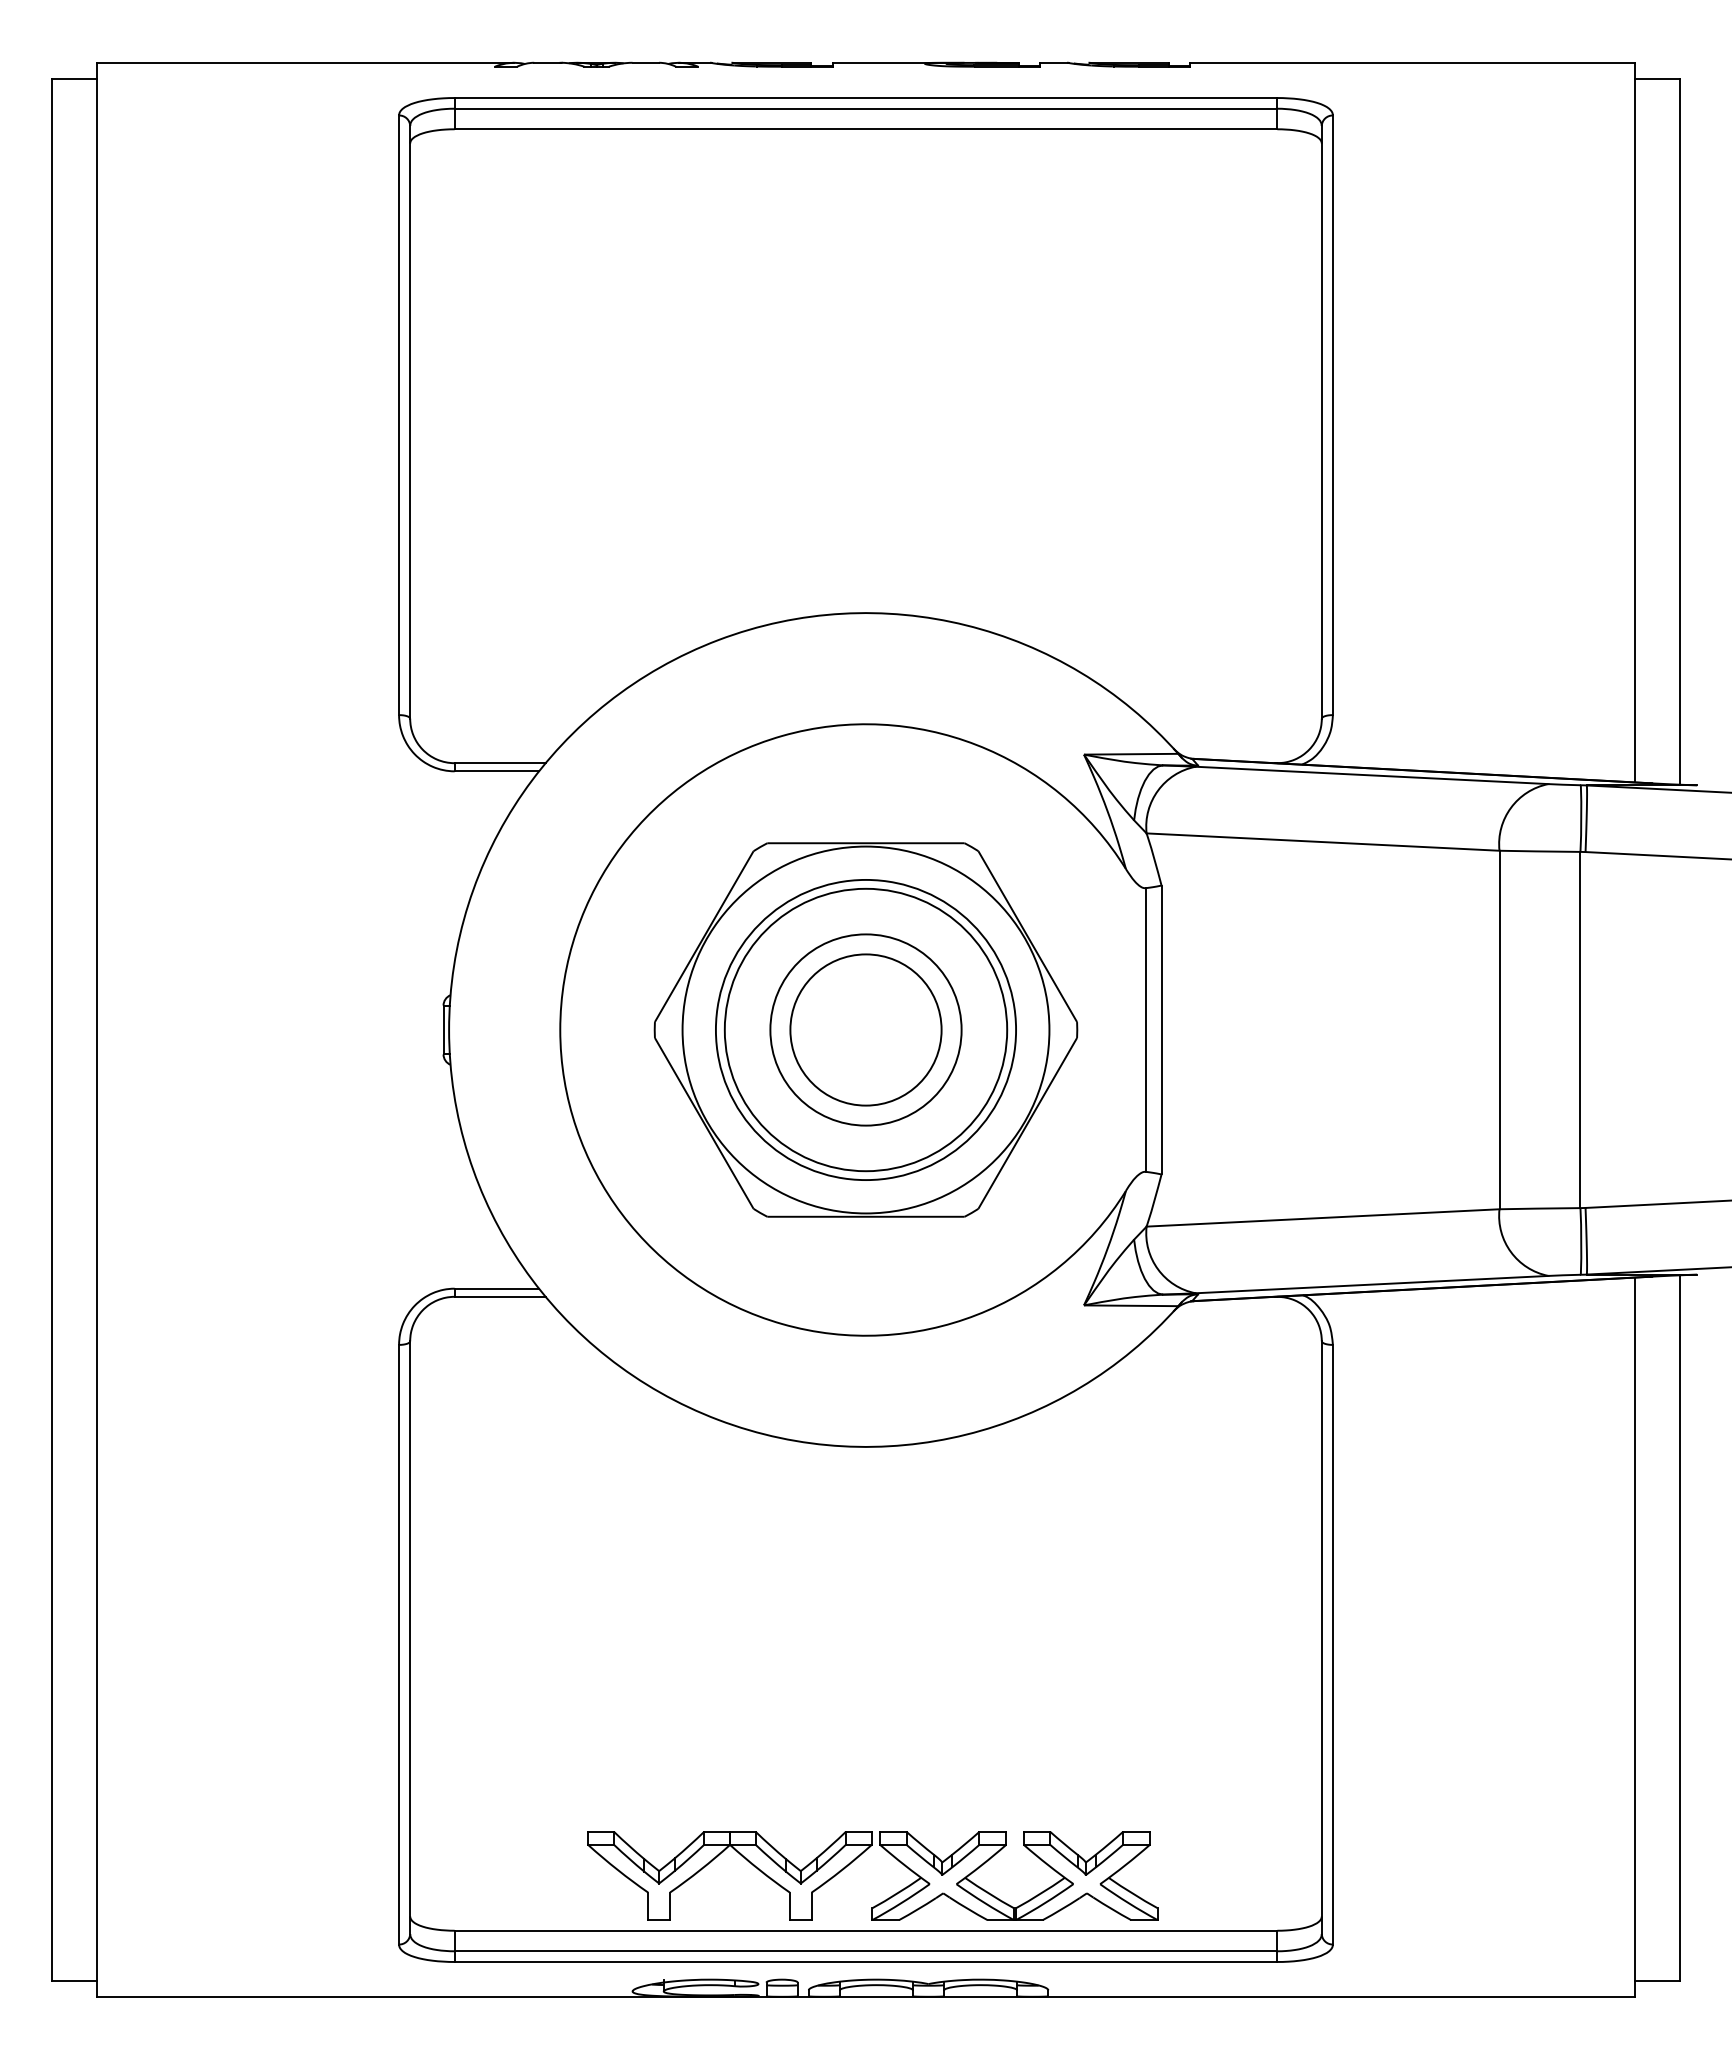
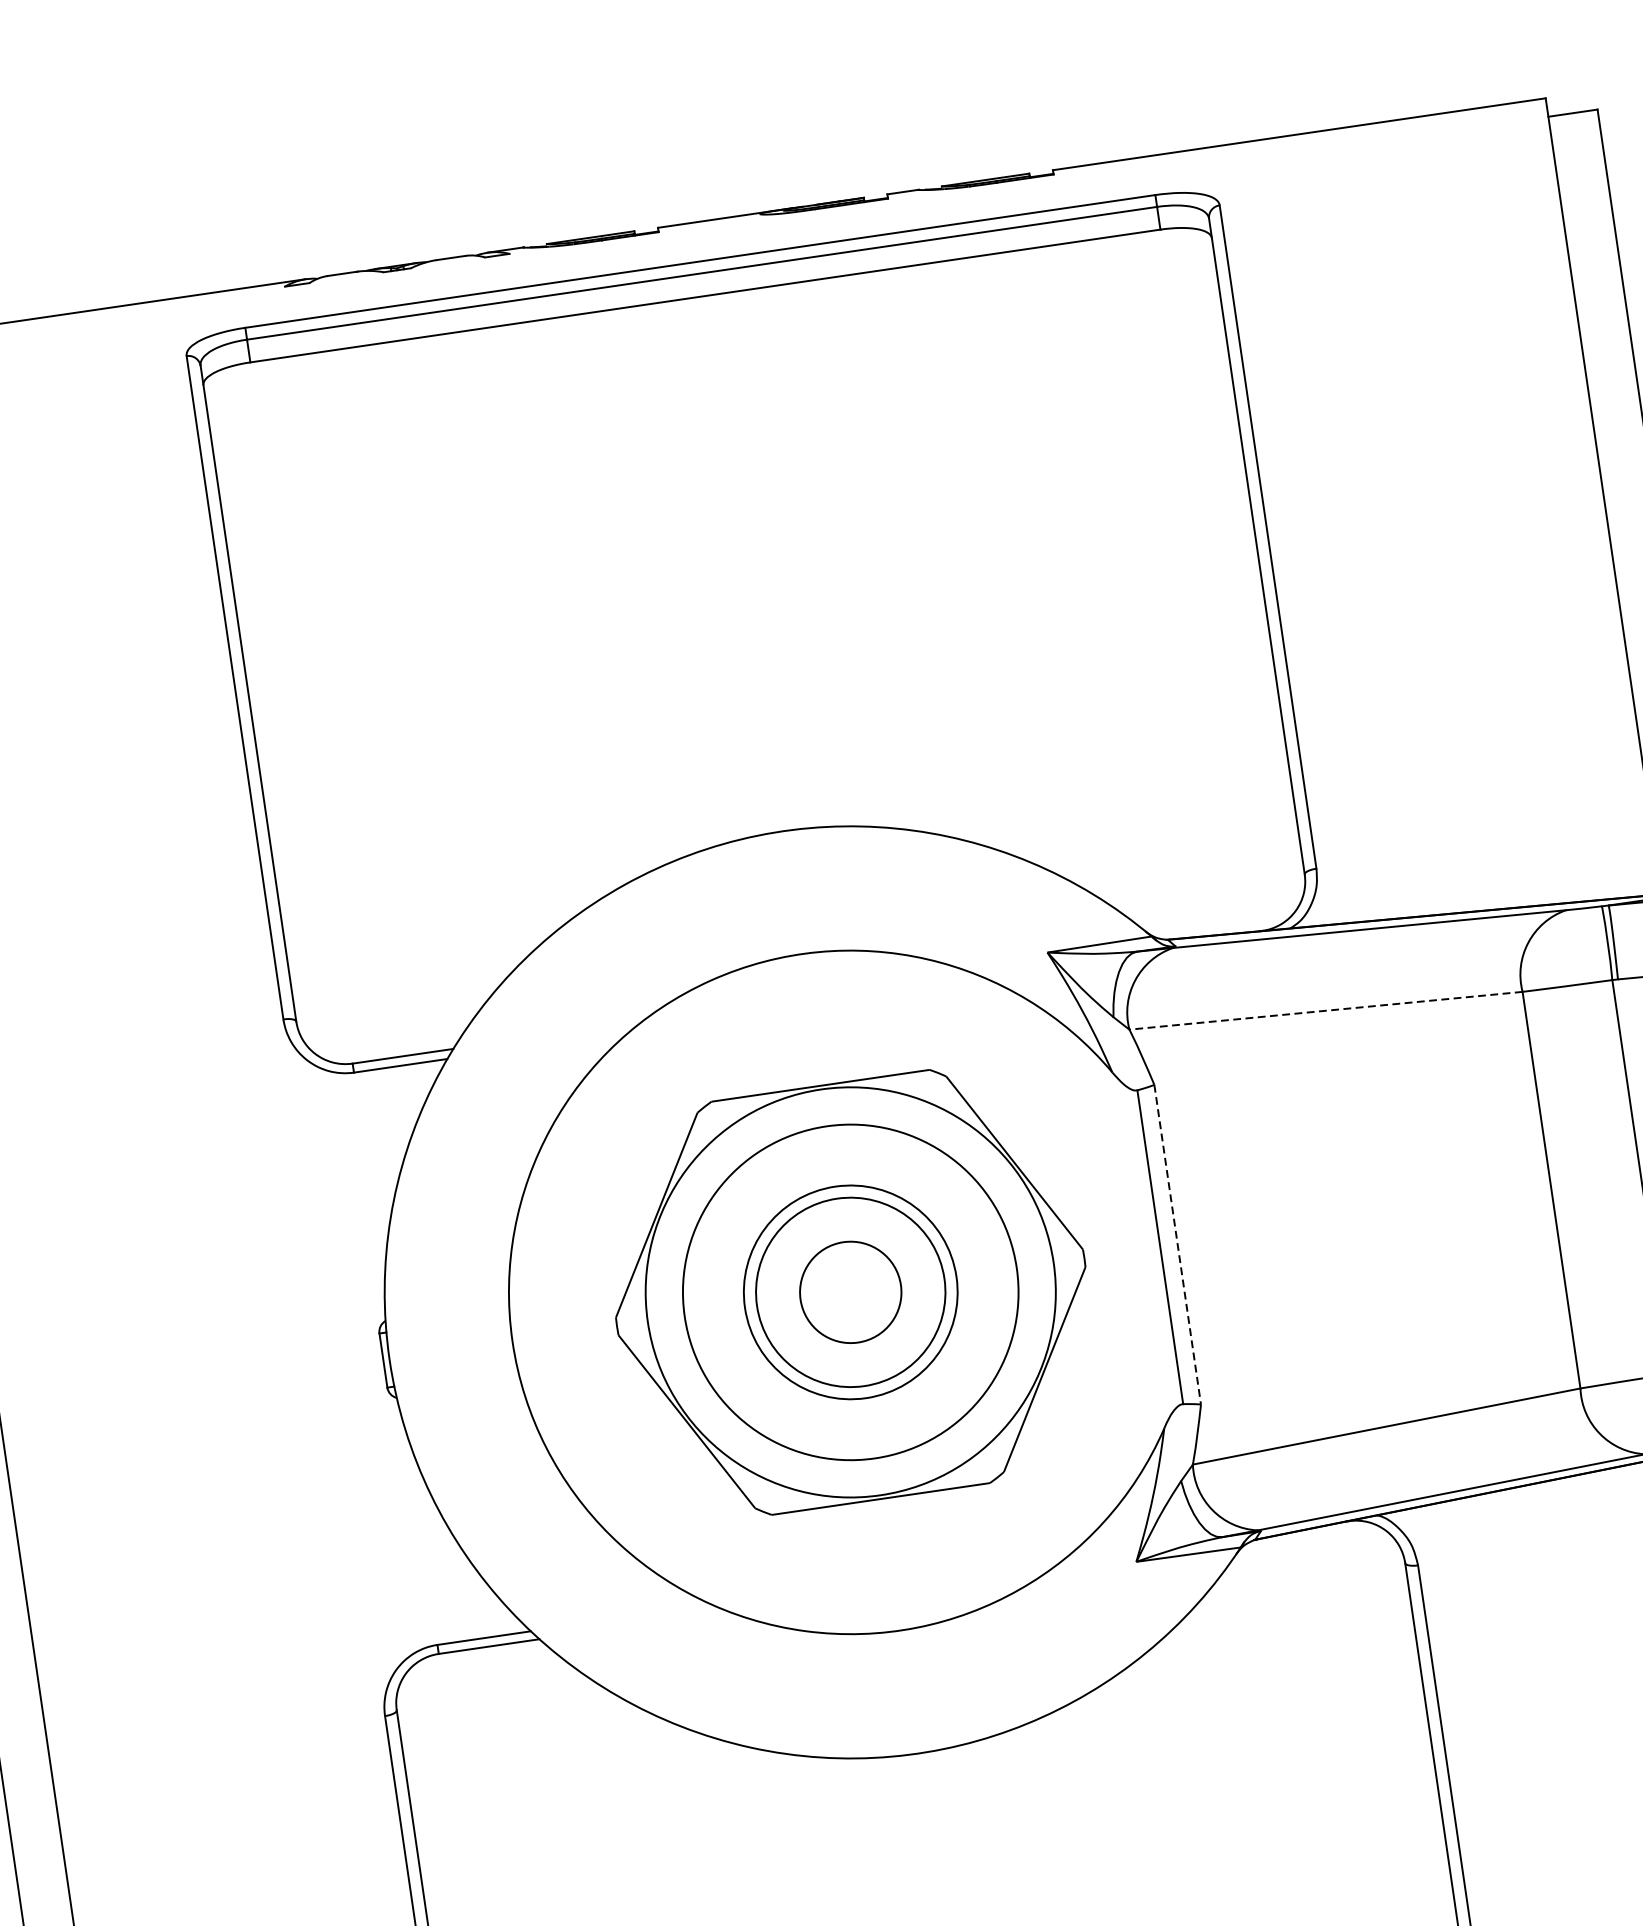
line: (1323, 842) -> (1326, 1011), solid -> dashed
circle: (865, 1029) -> (850, 1291), size x0.6
circle: (865, 1029) -> (850, 1291), size x0.6
line: (1161, 1030) -> (1177, 1245), solid -> dashed

